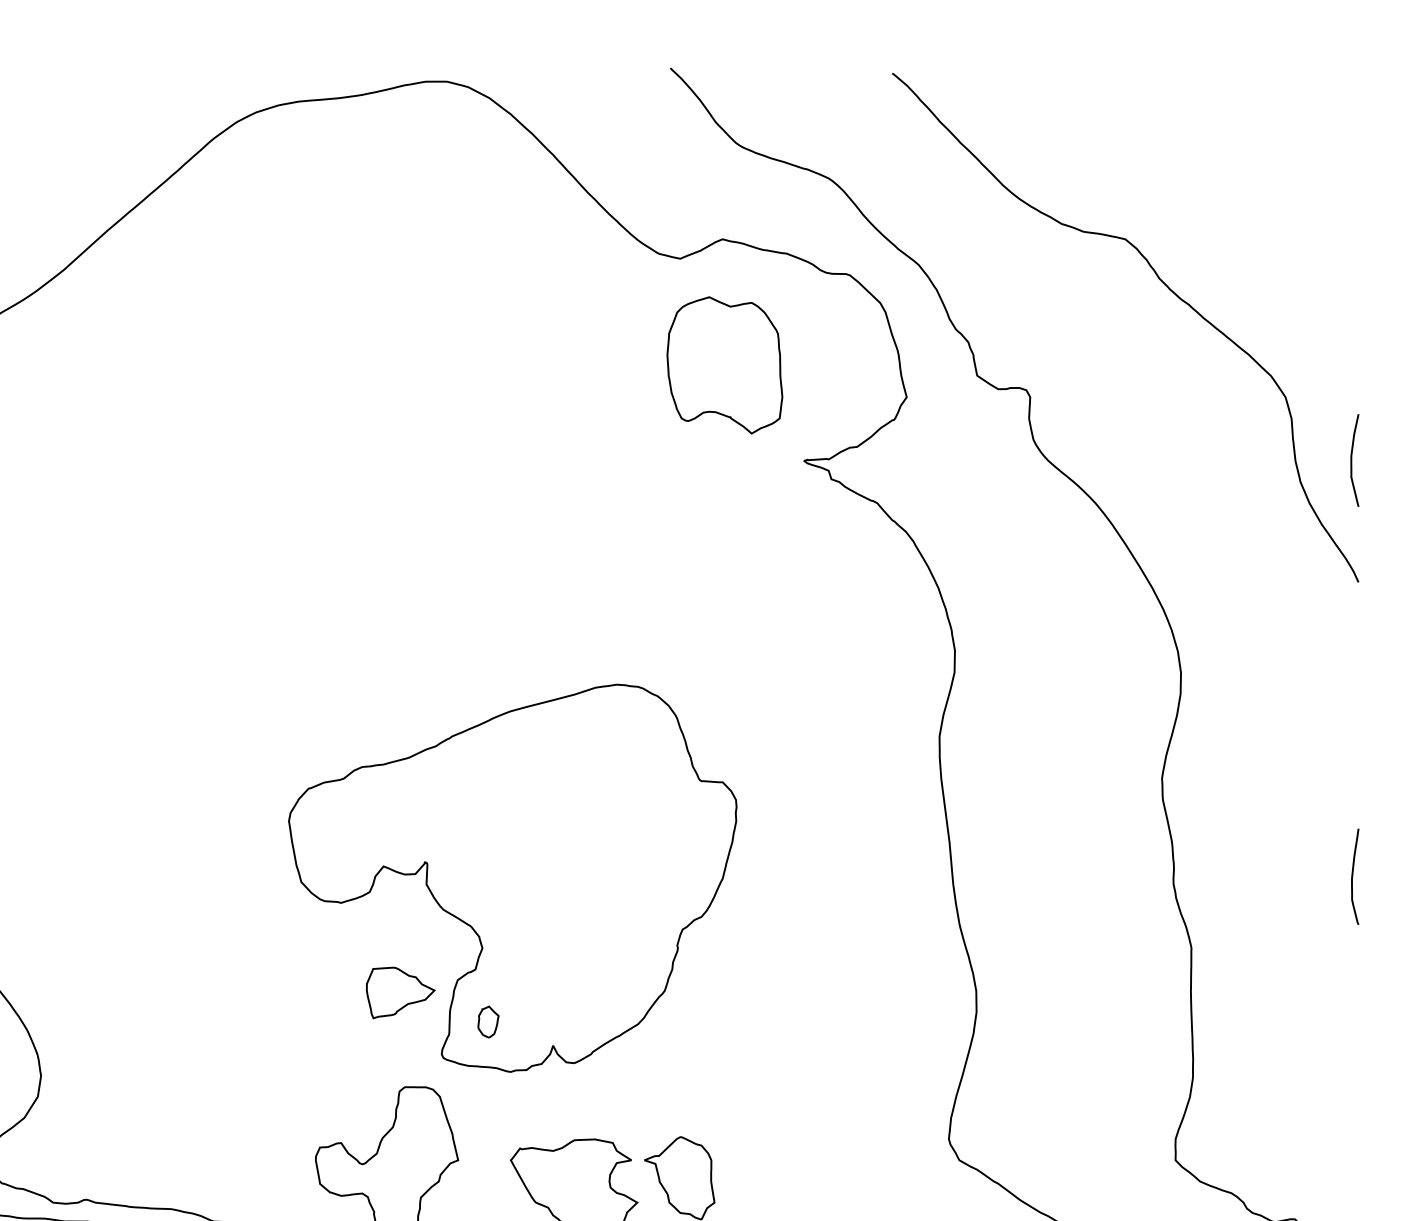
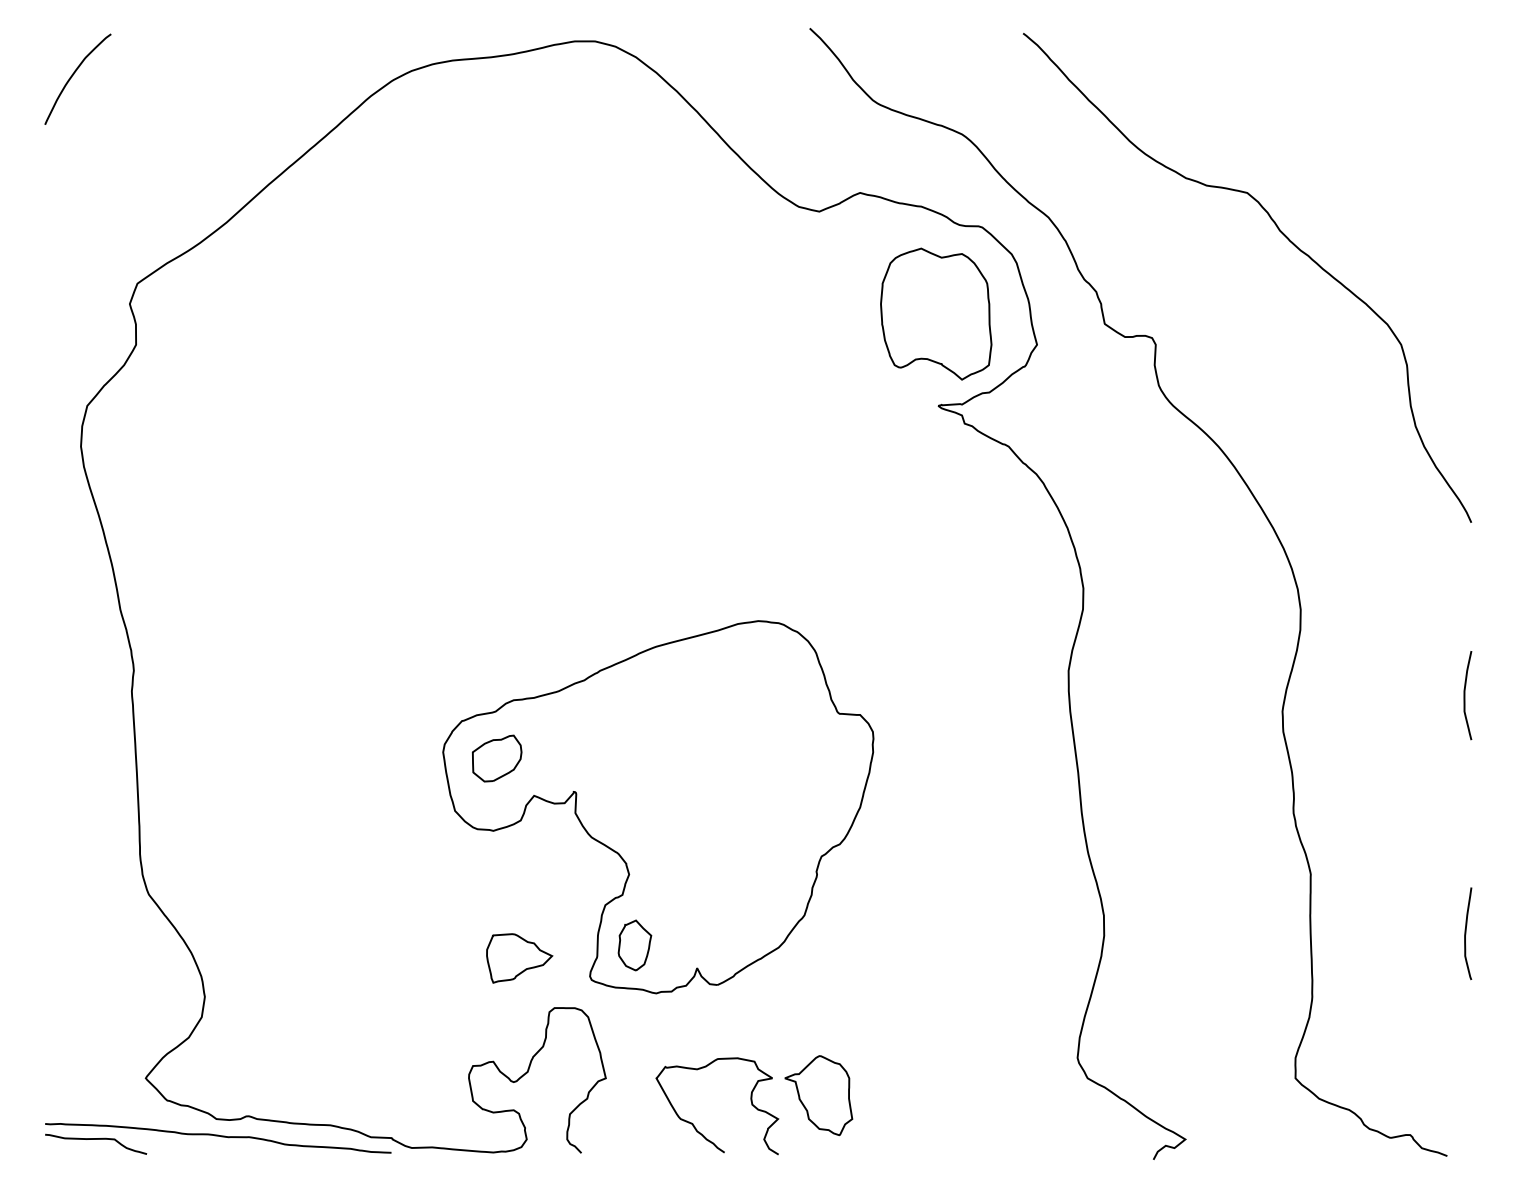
part: (725, 364) -> (936, 313), moved
curve: (1352, 460) -> (1465, 695), moved
part: (344, 827) -> (496, 758), added
curve: (1353, 876) -> (1466, 933), moved
part: (400, 993) -> (519, 958), moved
part: (487, 1022) -> (634, 945), size x1.67

